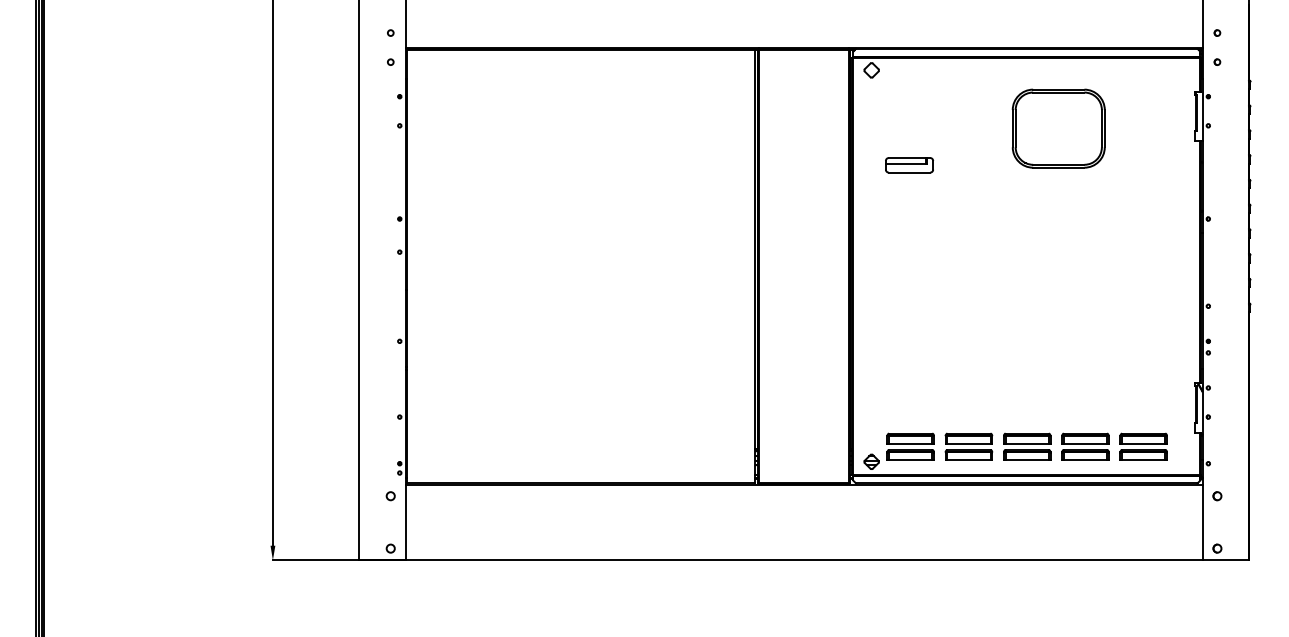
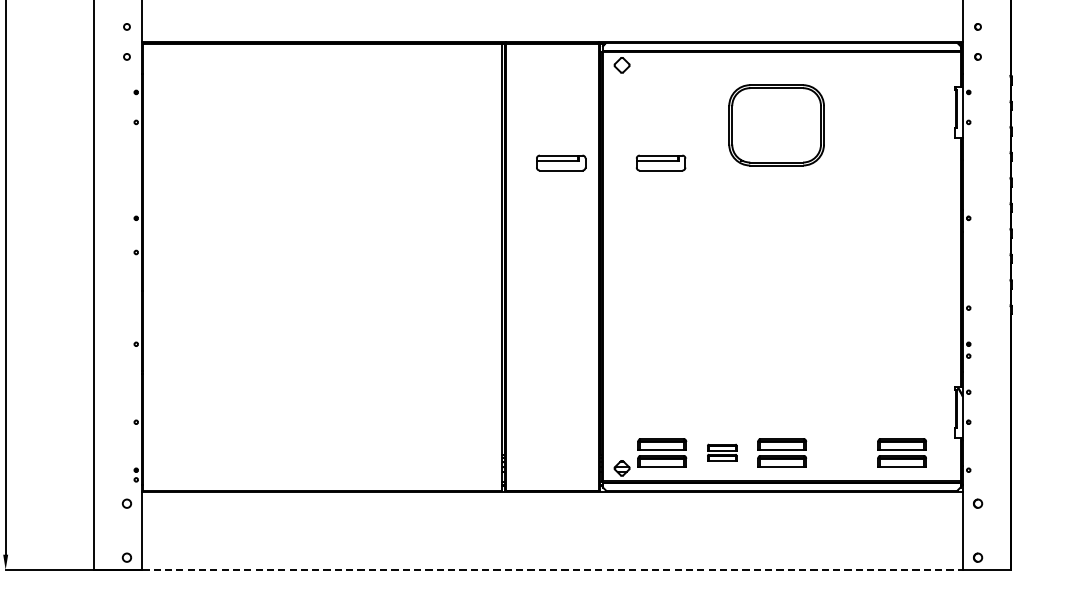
part: (1058, 128) -> (776, 125), moved
part: (812, 165) -> (561, 163), added
part: (968, 446) -> (721, 452), size x0.6
part: (1085, 446) -> (842, 452), removed
line: (804, 560) -> (552, 569), solid -> dashed

